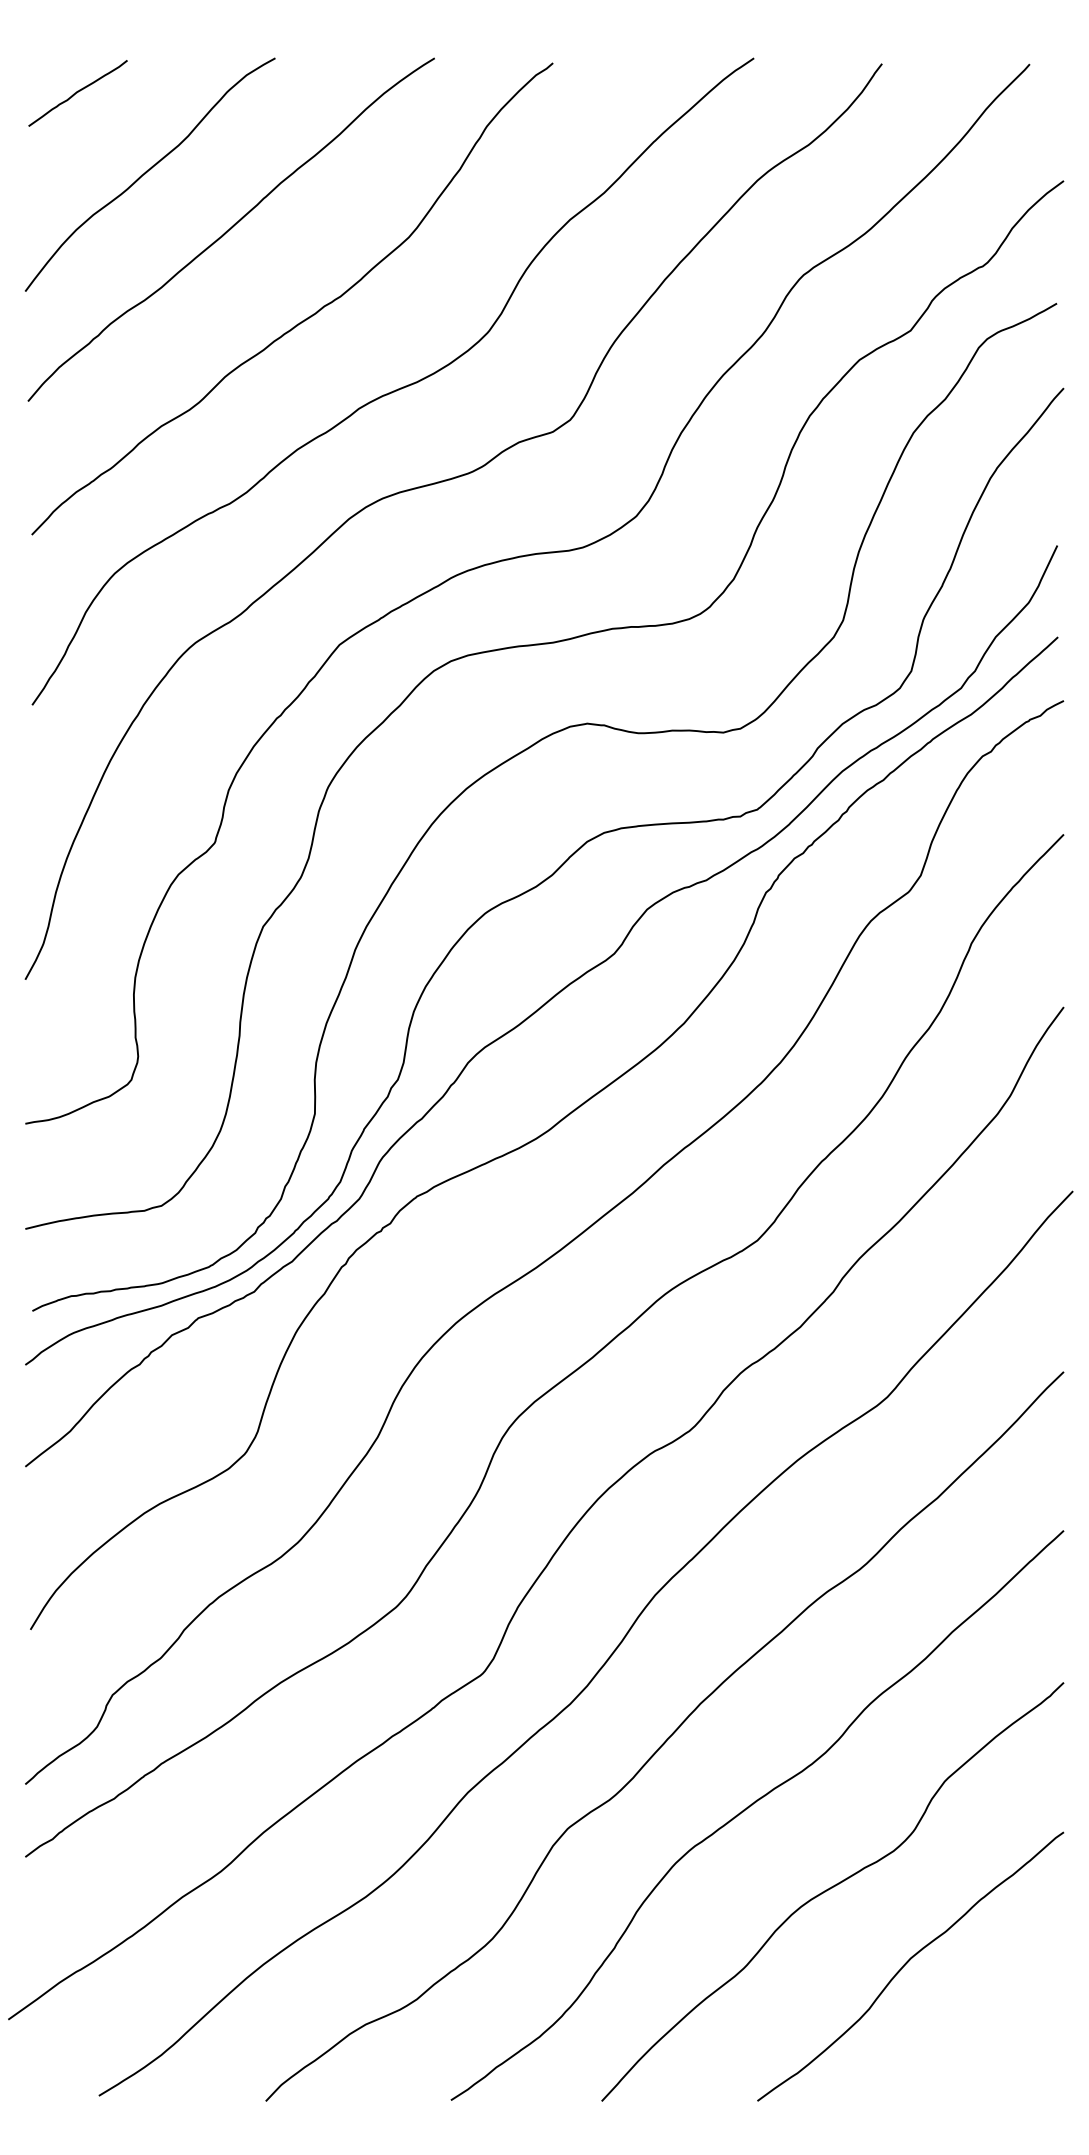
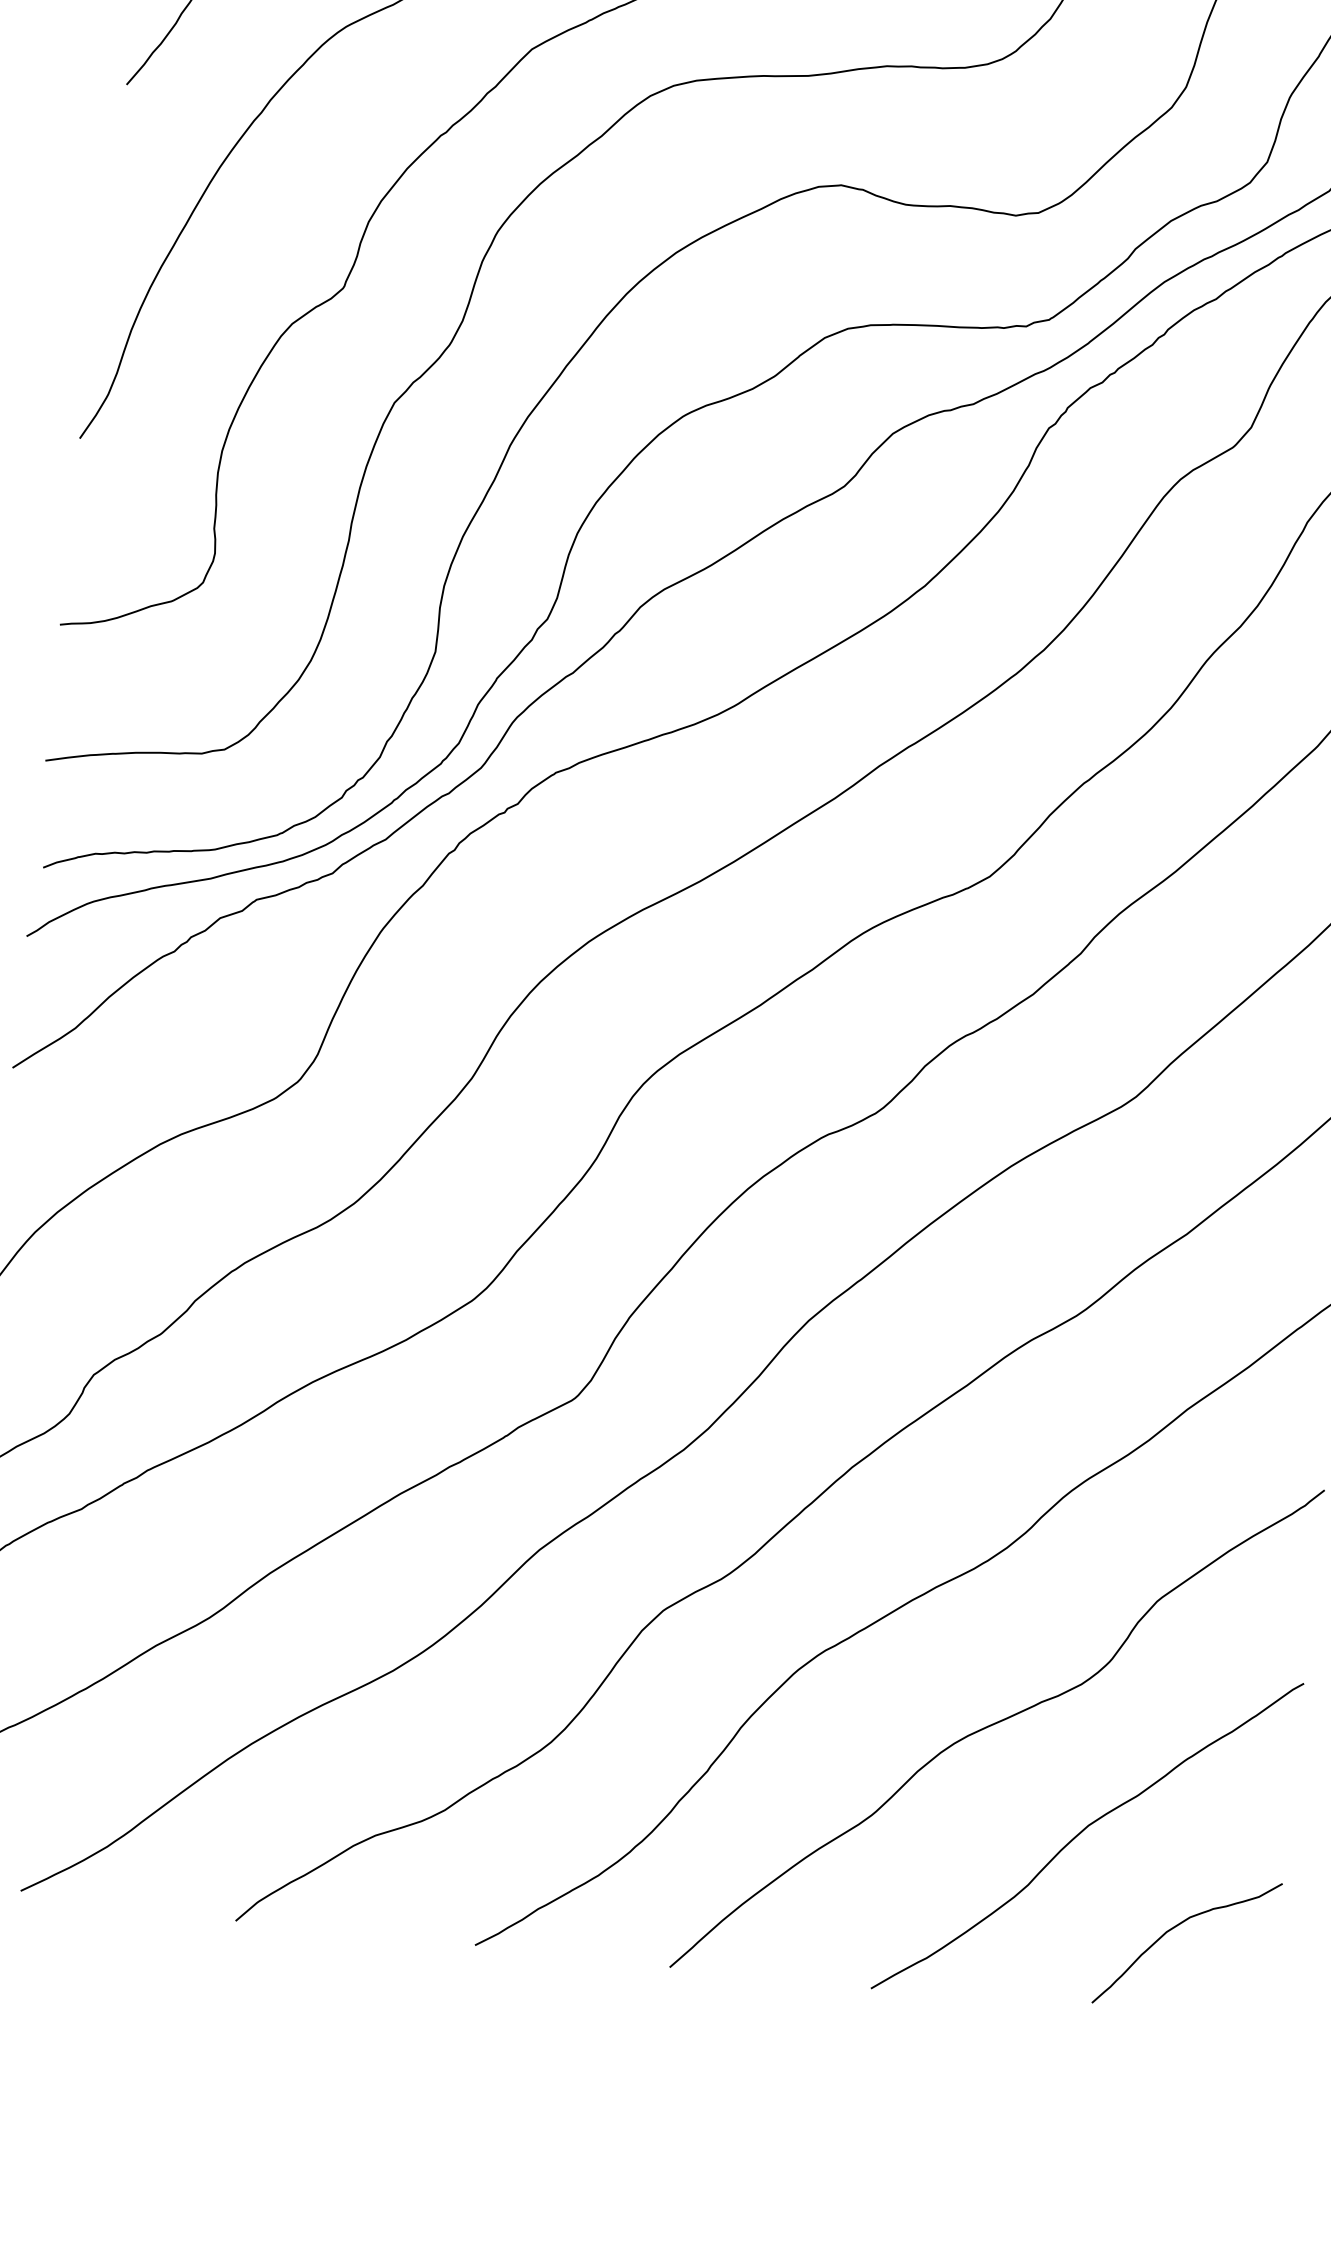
curve: (986, 2029) -> (1176, 1927), added

